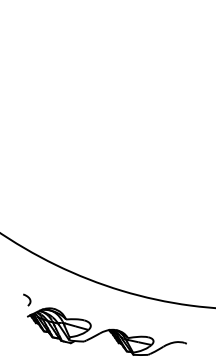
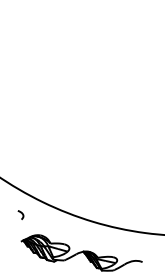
curve: (28, 298) -> (21, 213), moved

